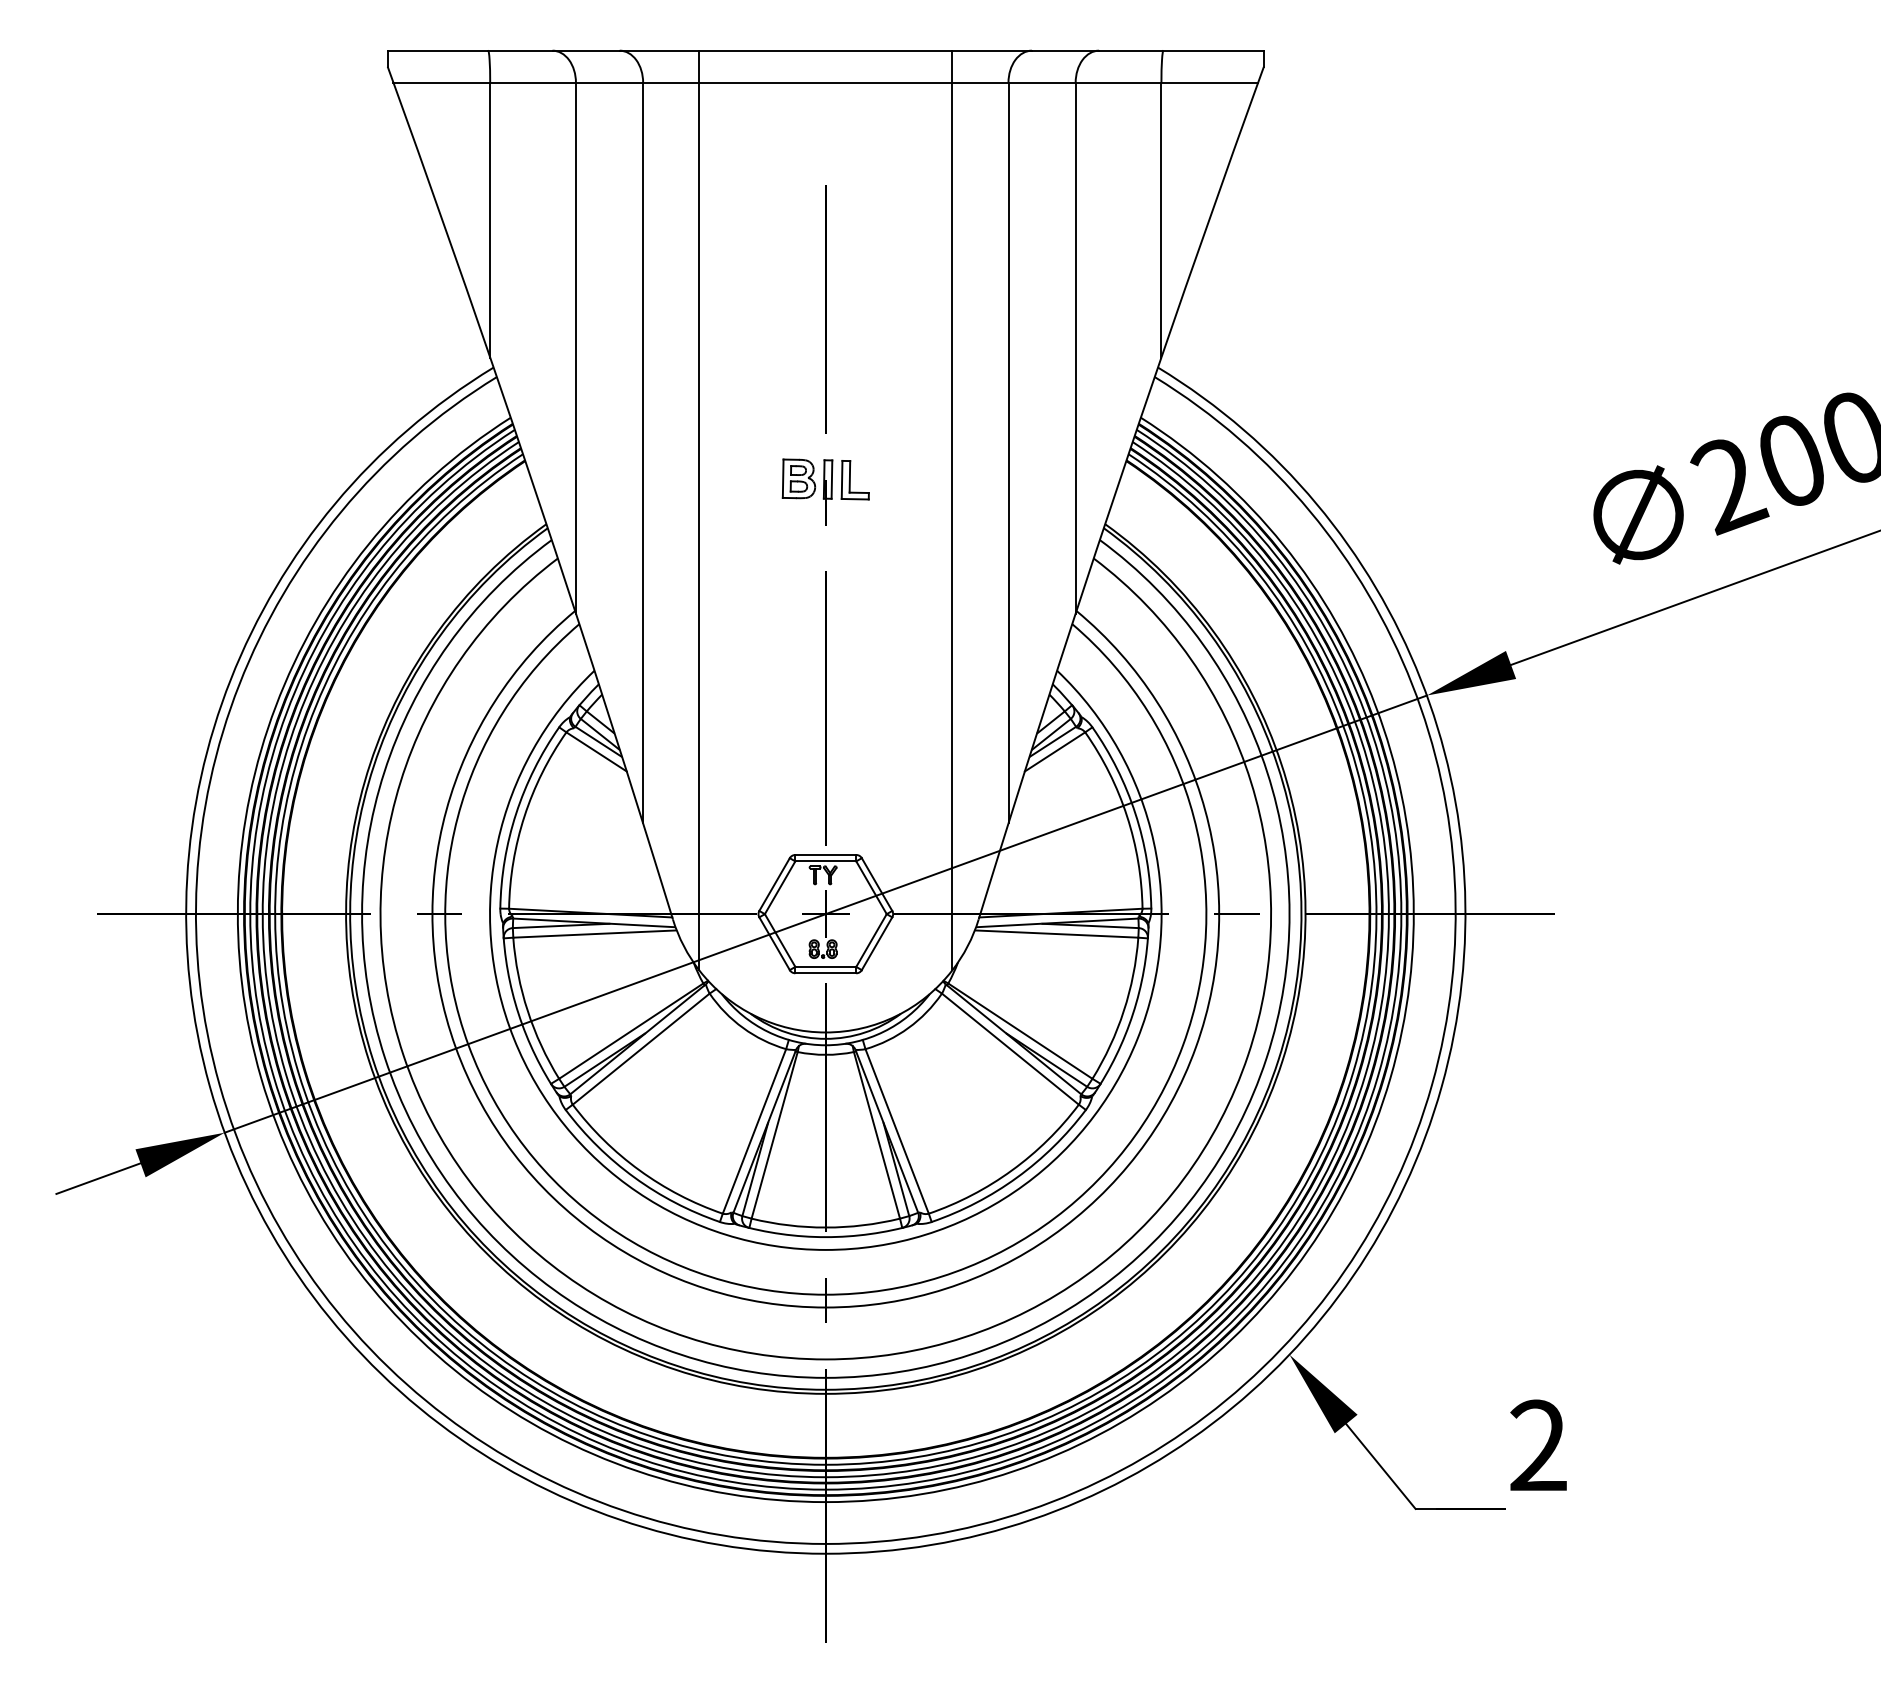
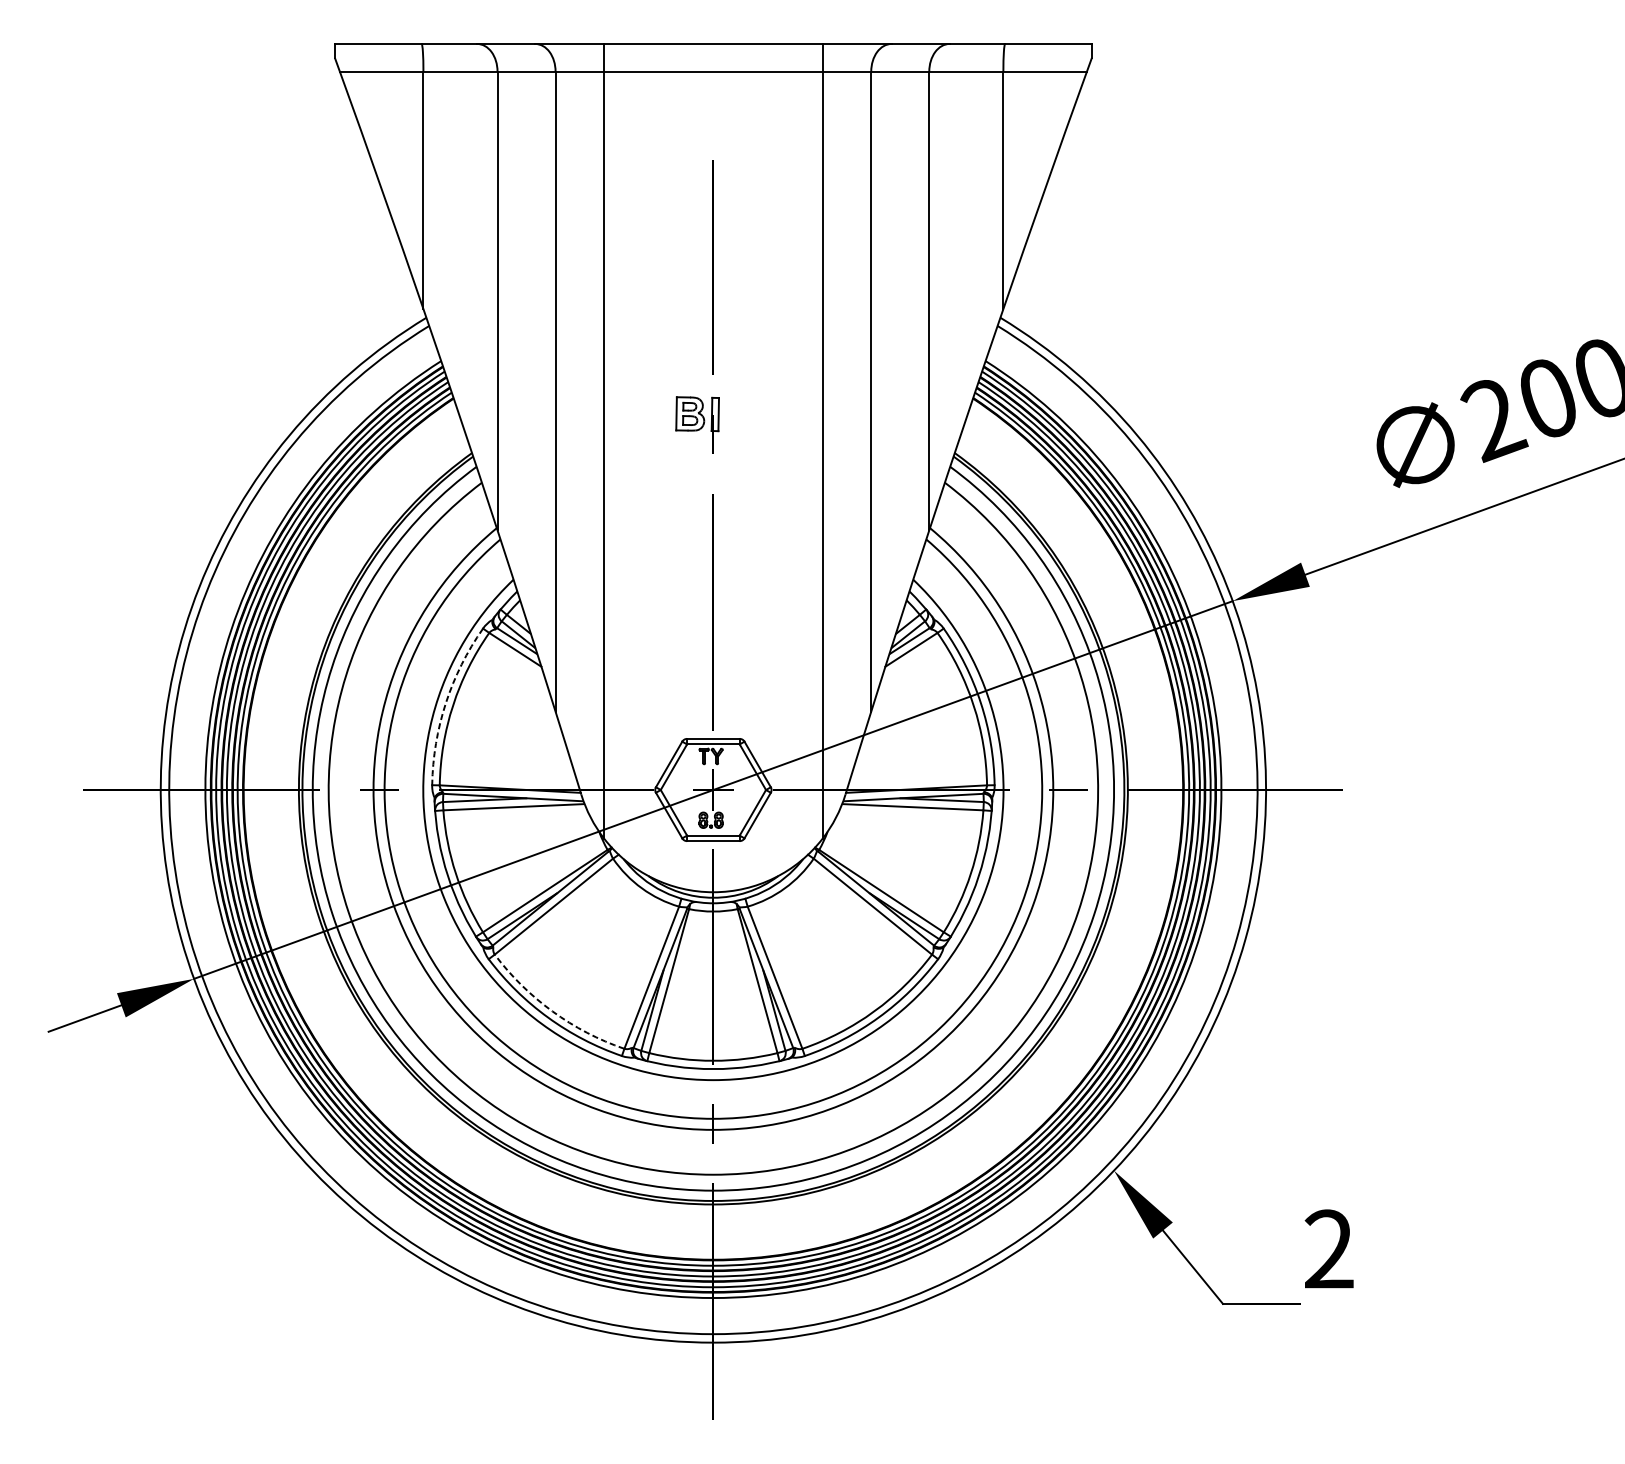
part: (854, 480) -> (738, 415), removed
arc: (516, 813) -> (446, 703), solid -> dashed
arc: (639, 1170) -> (552, 1011), solid -> dashed

